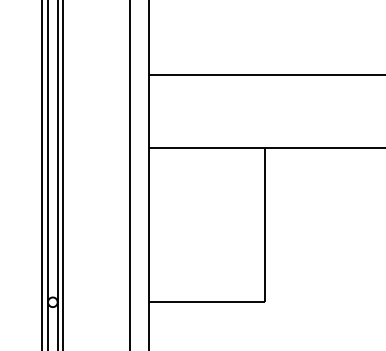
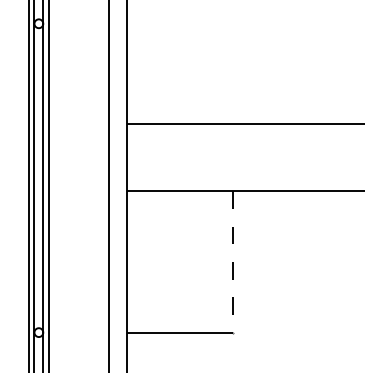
line: (264, 225) -> (232, 262), solid -> dashed

